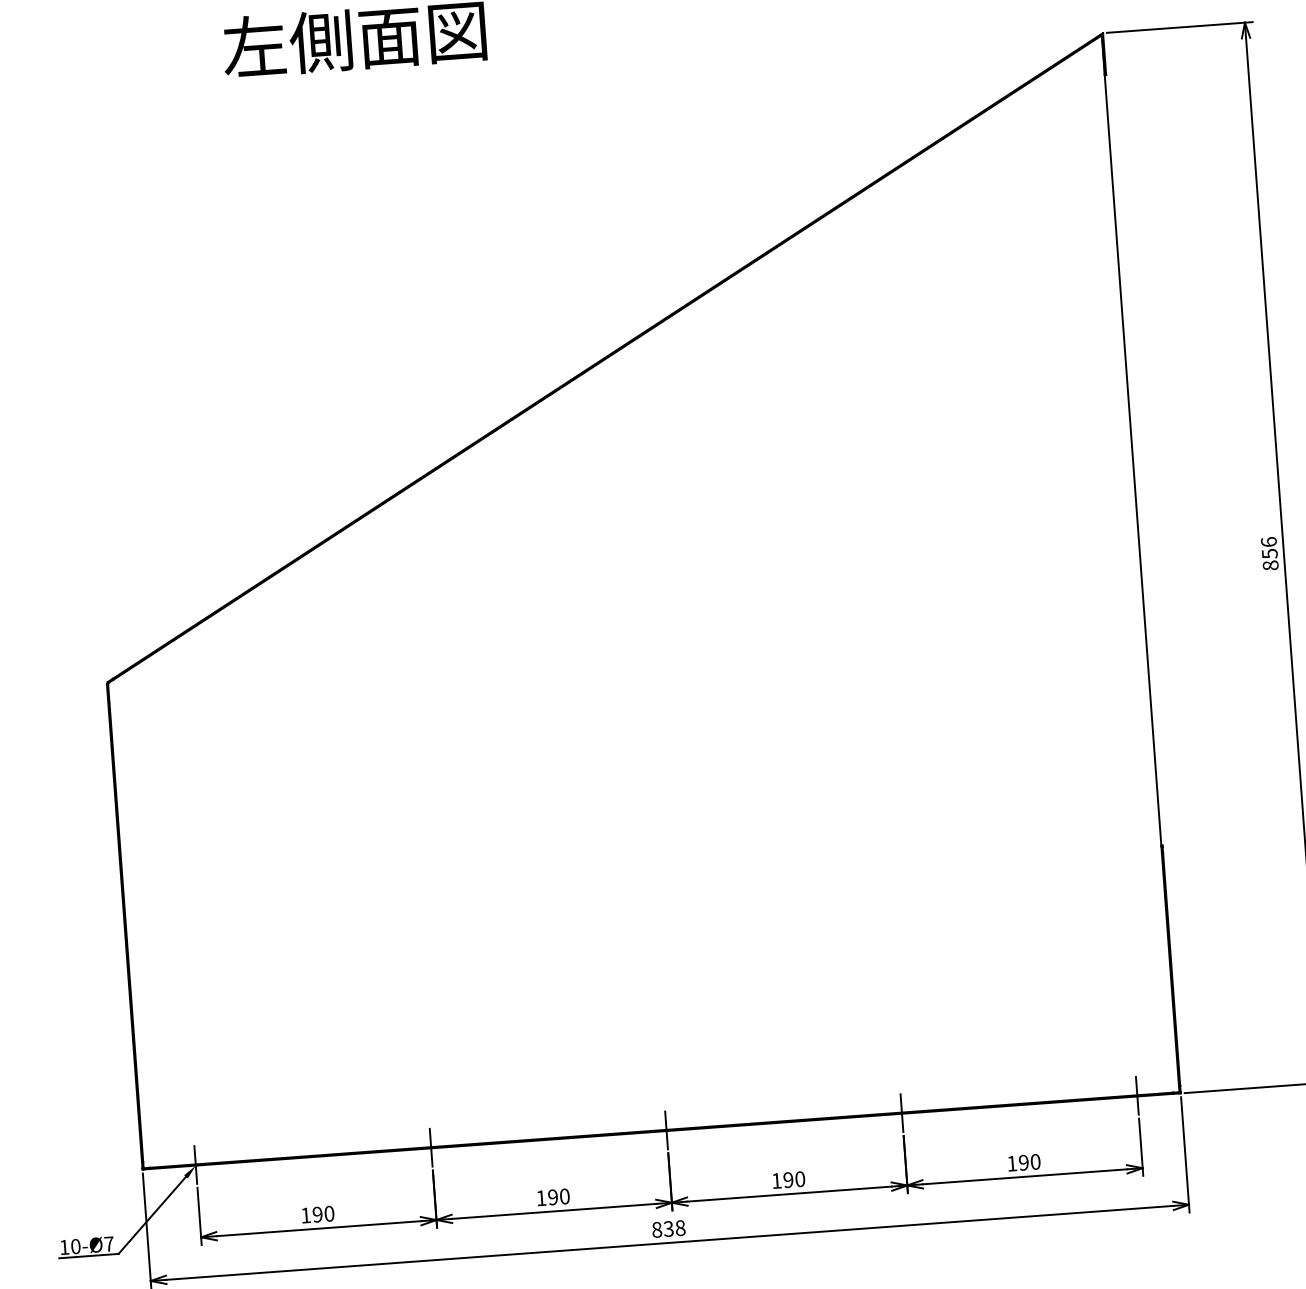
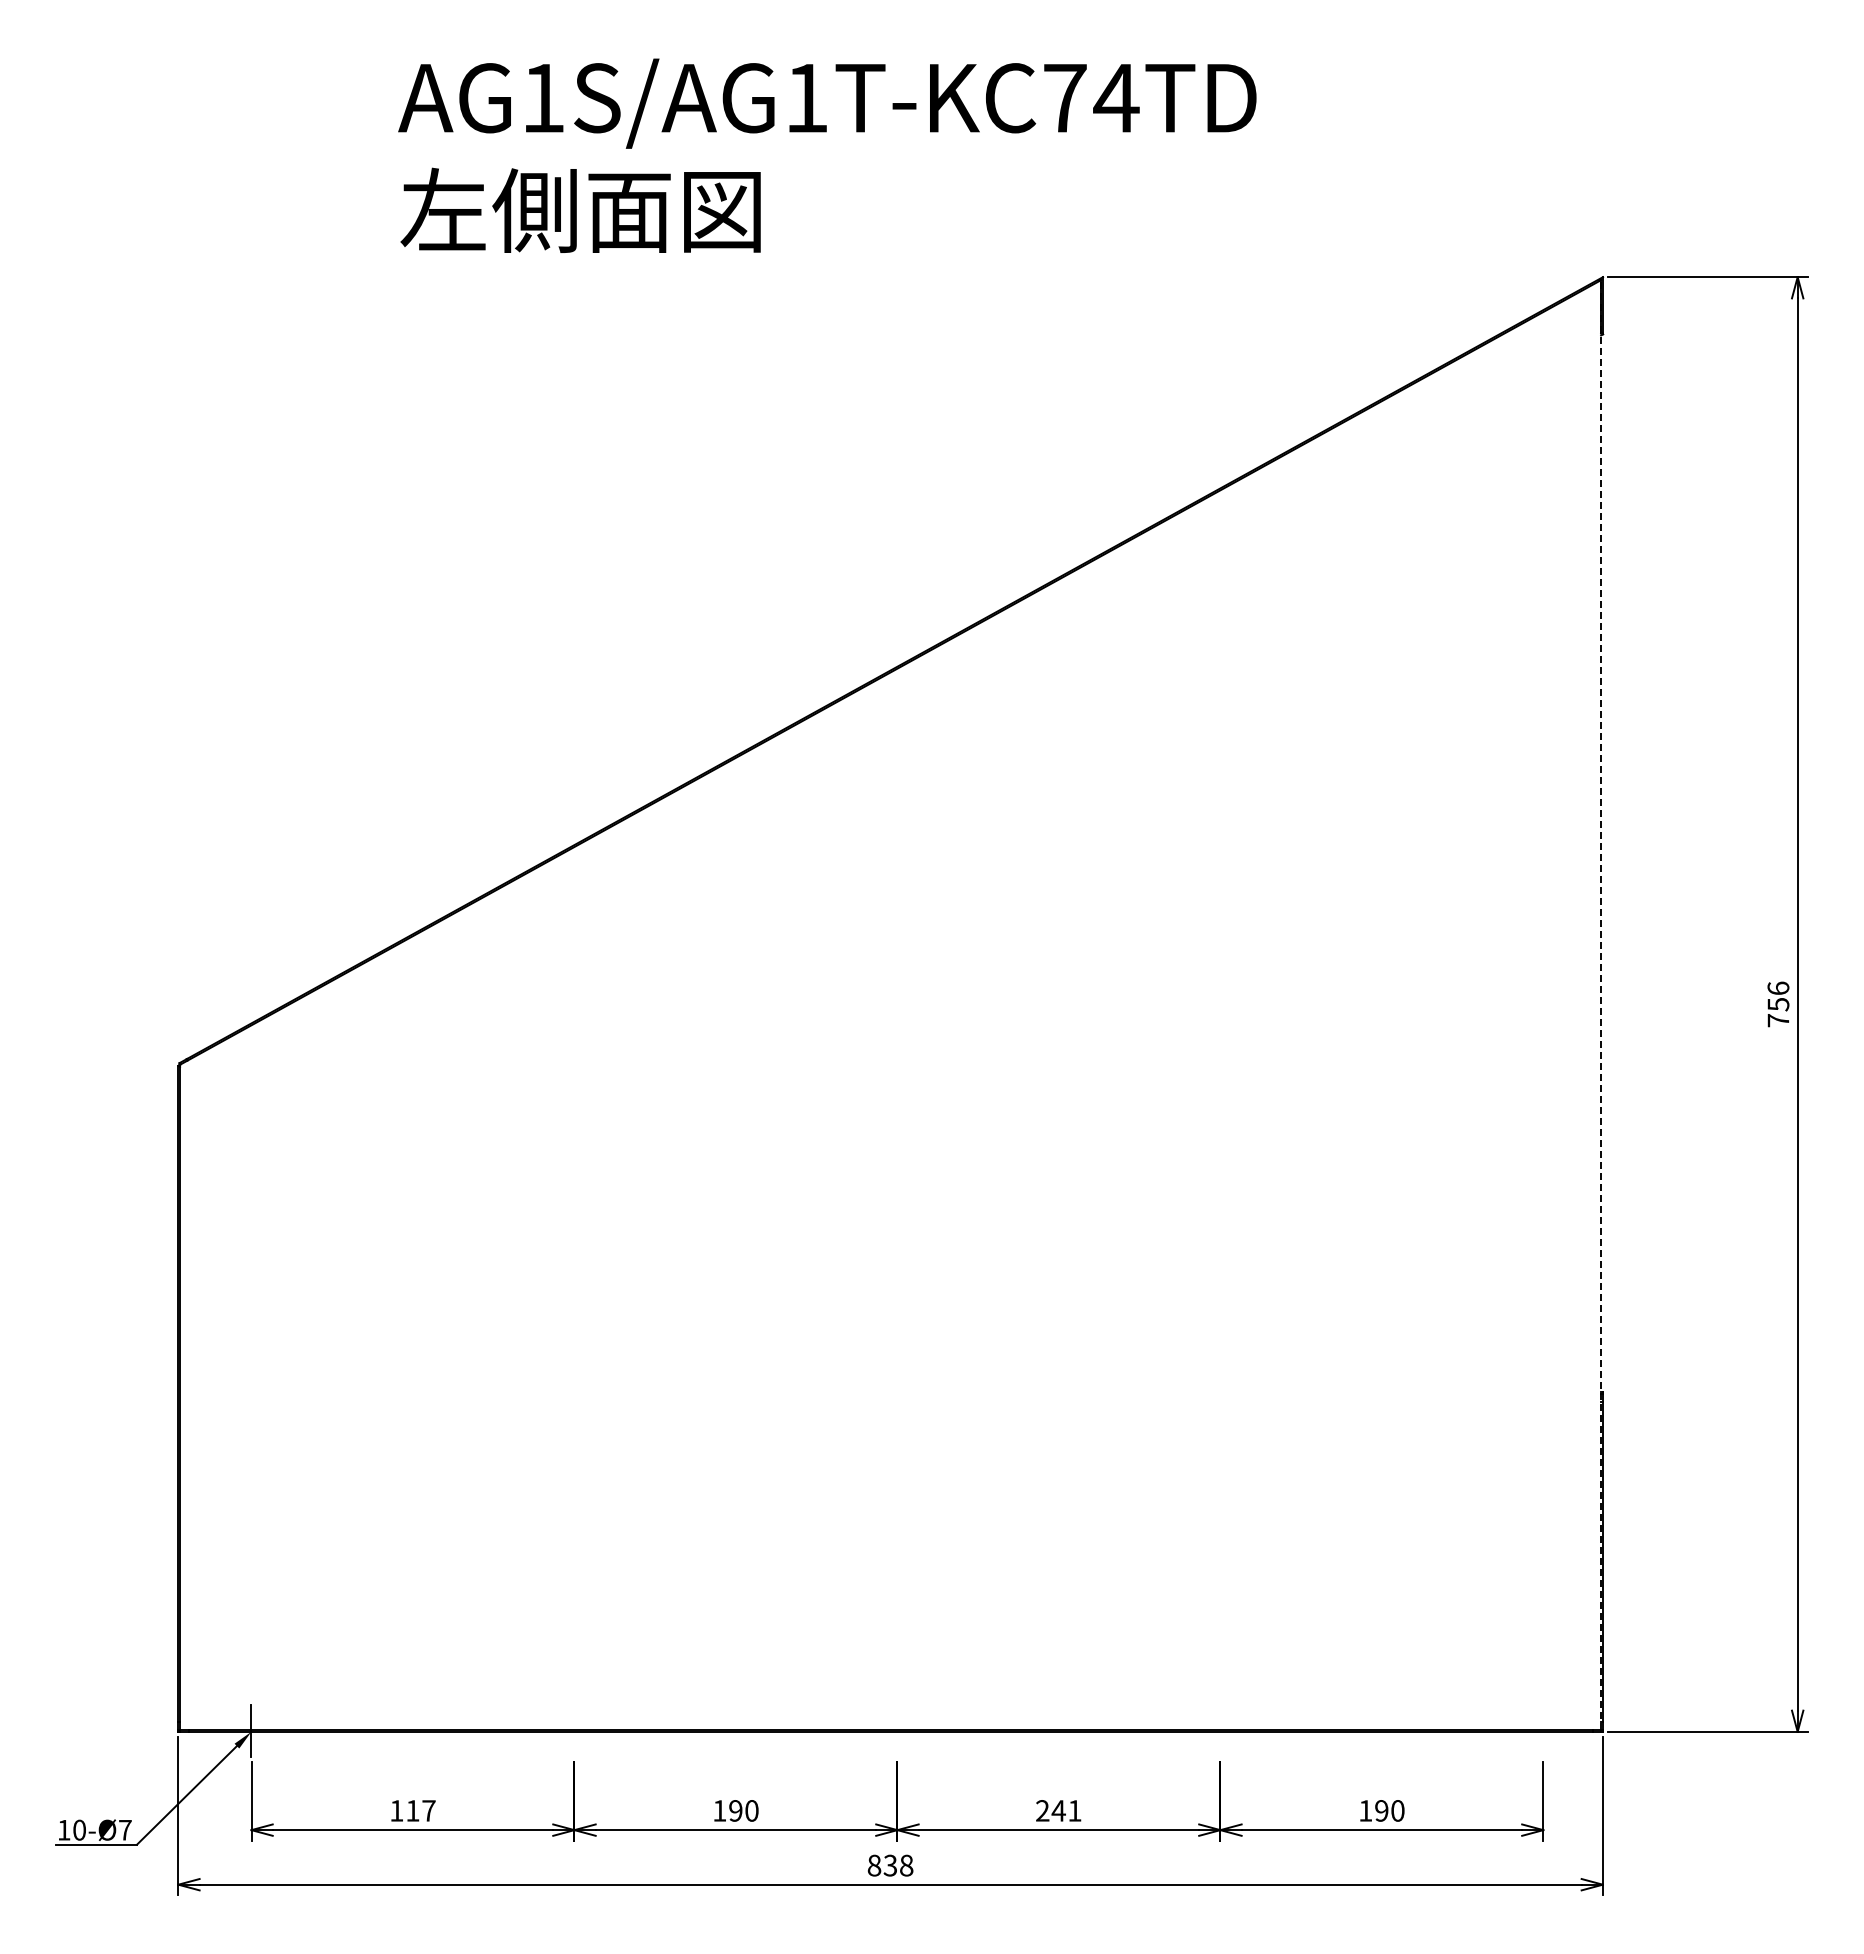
line: (1140, 564) -> (1601, 1005), solid -> dashed
text: (1270, 565) -> (1778, 1020), 856 -> 756
line: (1137, 1095) -> (1543, 1730), removed
line: (902, 1112) -> (1220, 1730), removed
line: (666, 1130) -> (897, 1730), removed
line: (431, 1147) -> (574, 1730), removed
text: (788, 1179) -> (1058, 1810), 190 -> 241
text: (323, 1213) -> (420, 1810), 190 -> 117

